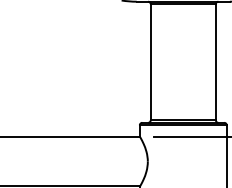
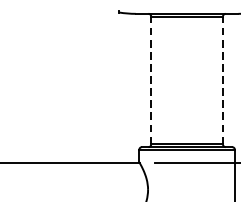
line: (150, 61) -> (151, 79), solid -> dashed
line: (215, 61) -> (222, 79), solid -> dashed

